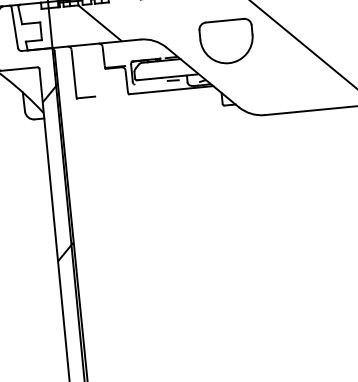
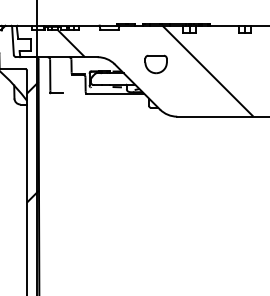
part: (225, 42) -> (155, 64), size x0.6

